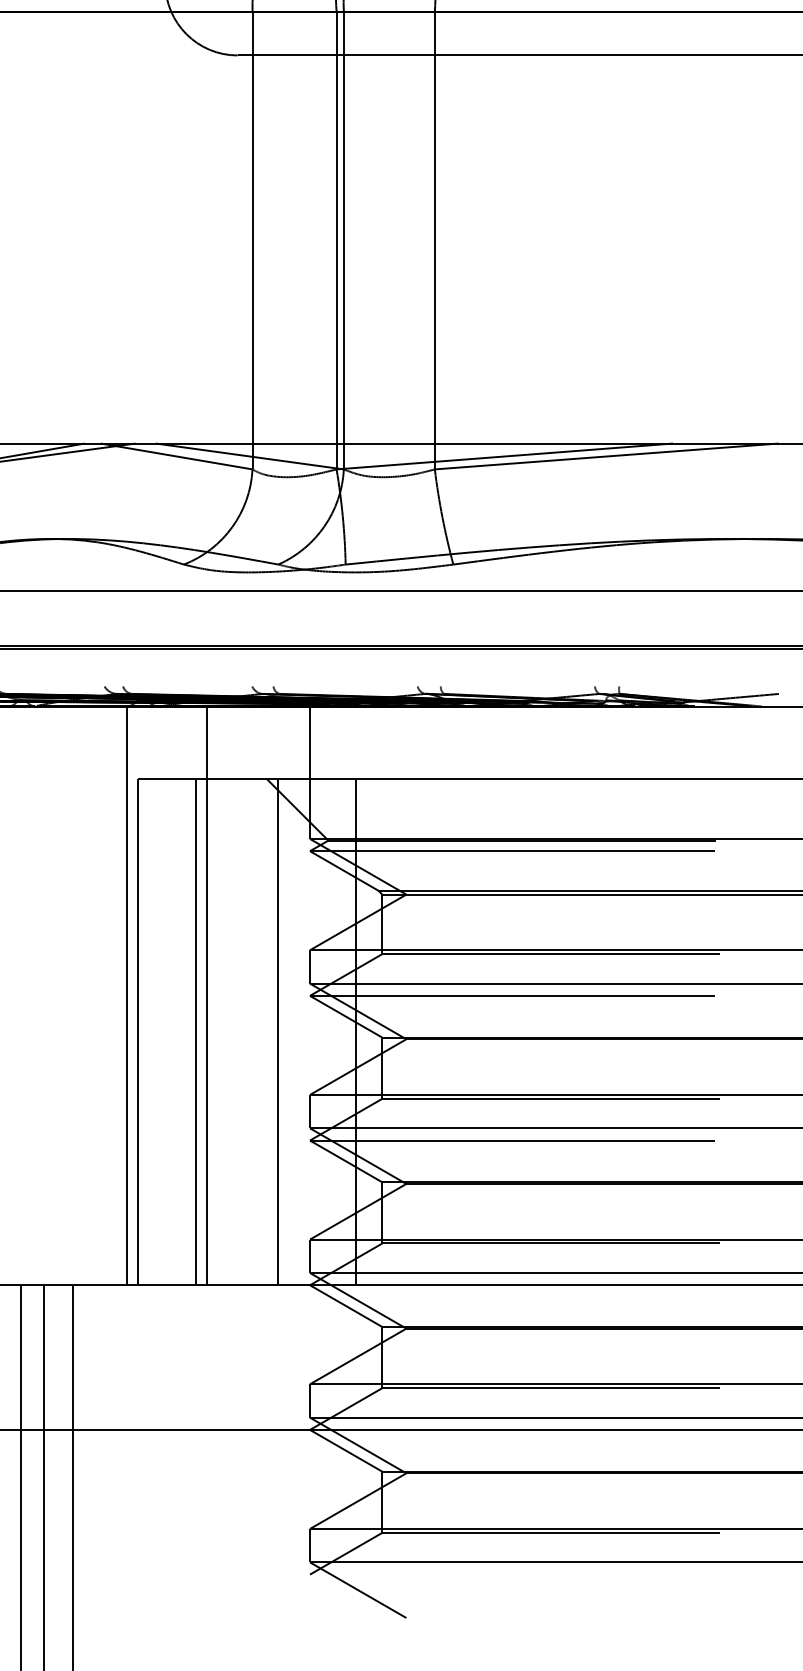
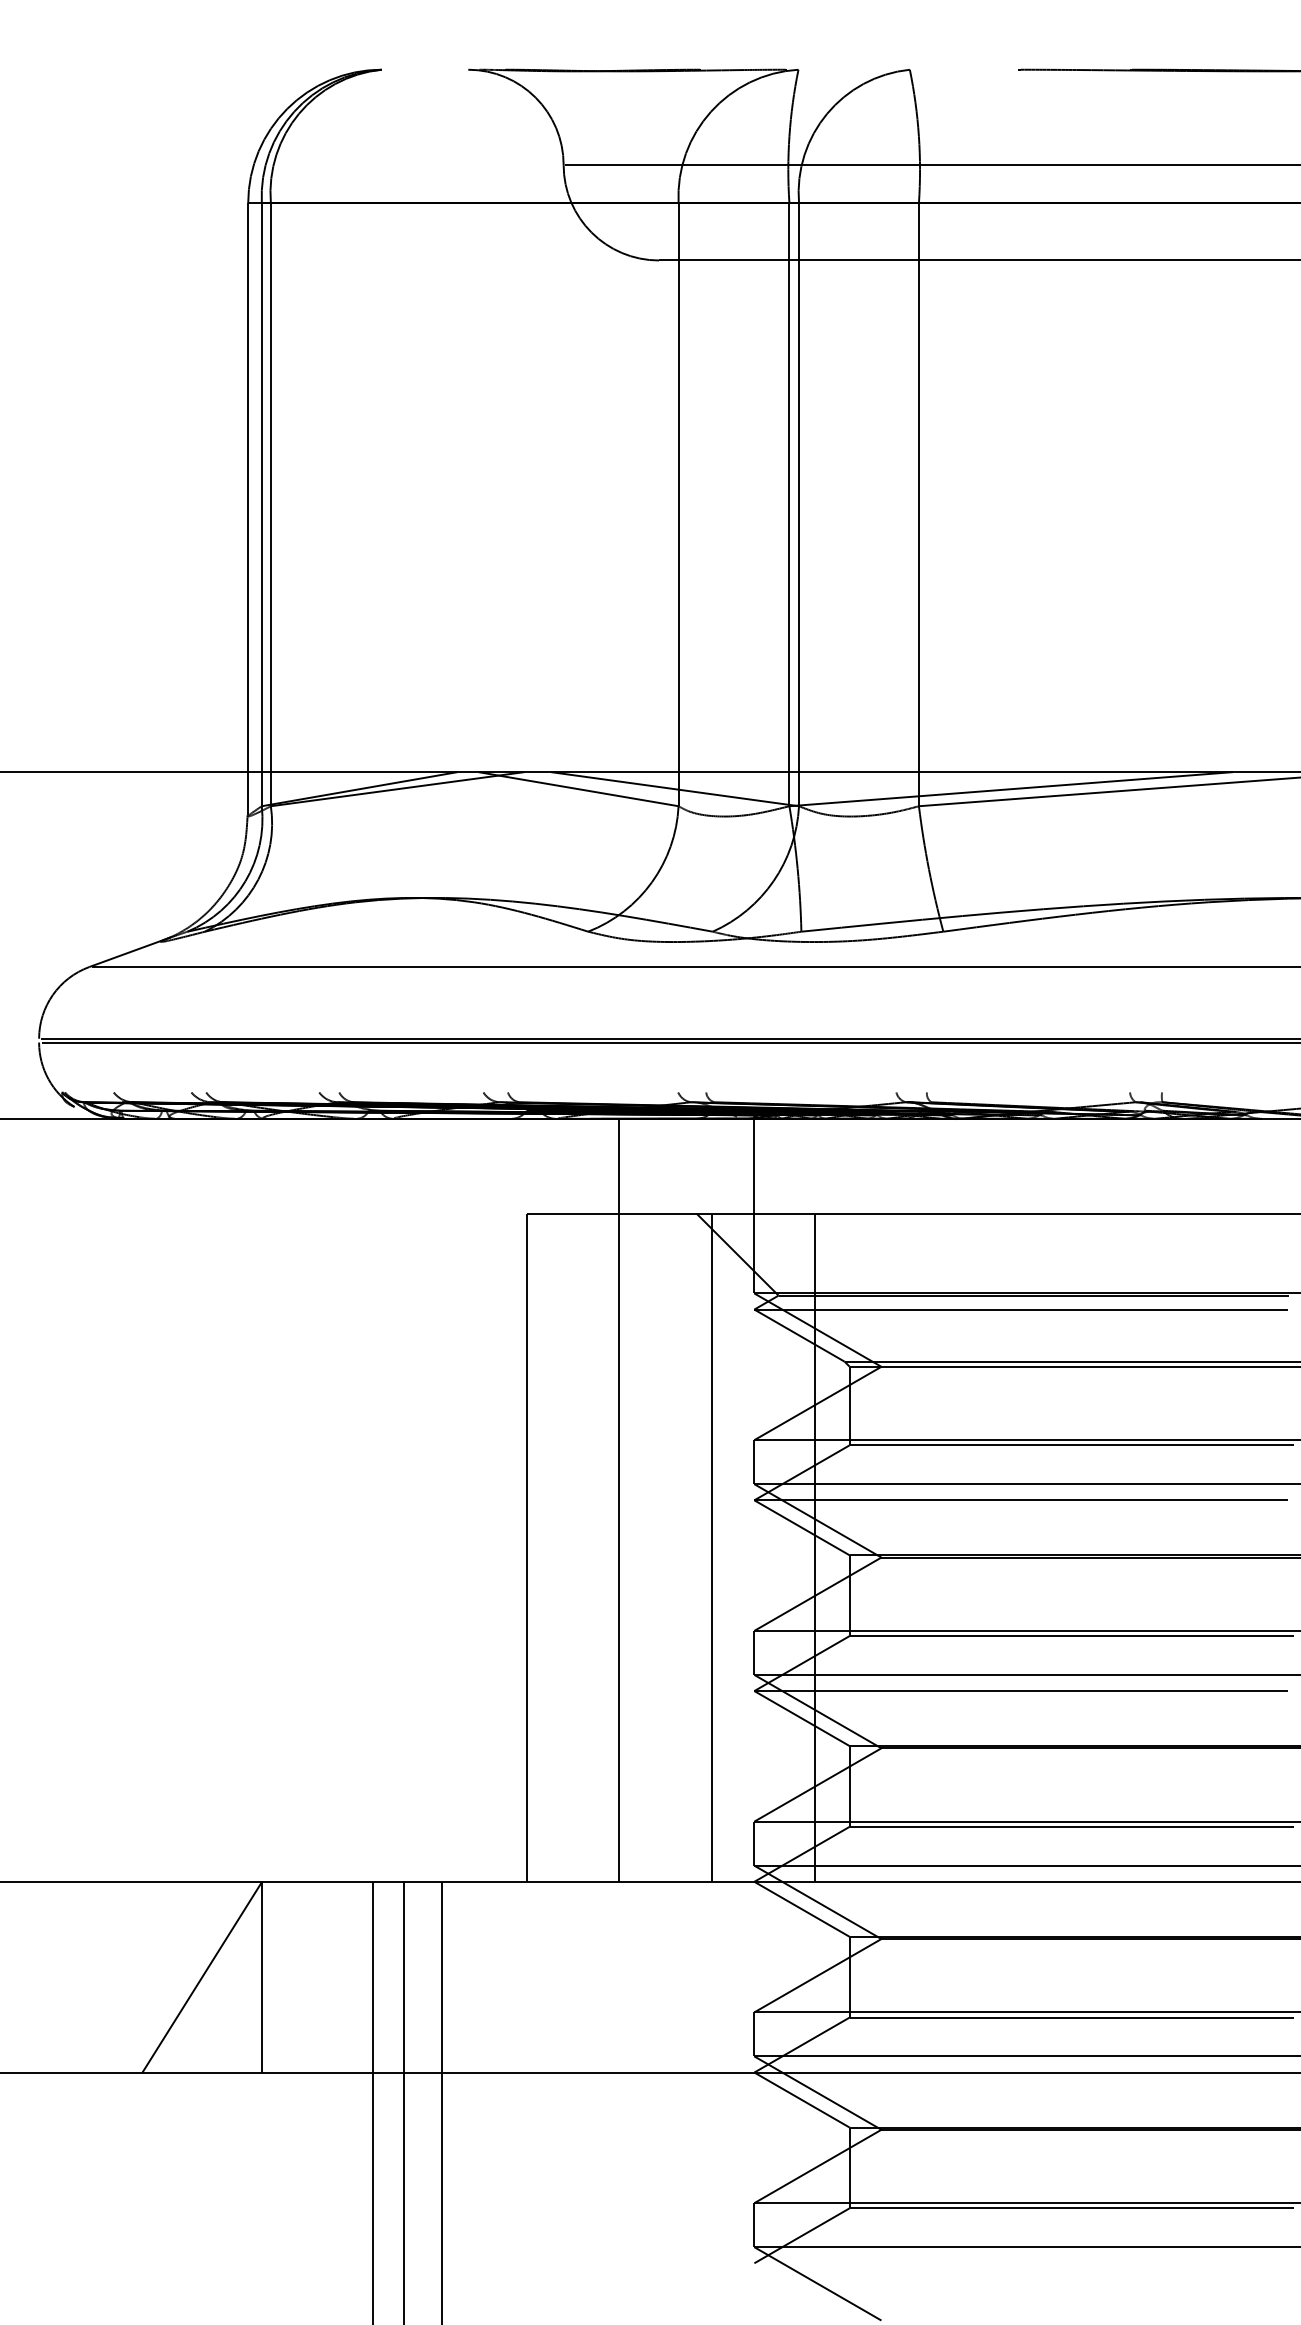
line: (127, 995) -> (513, 1499), removed
line: (195, 1031) -> (603, 1547), removed

